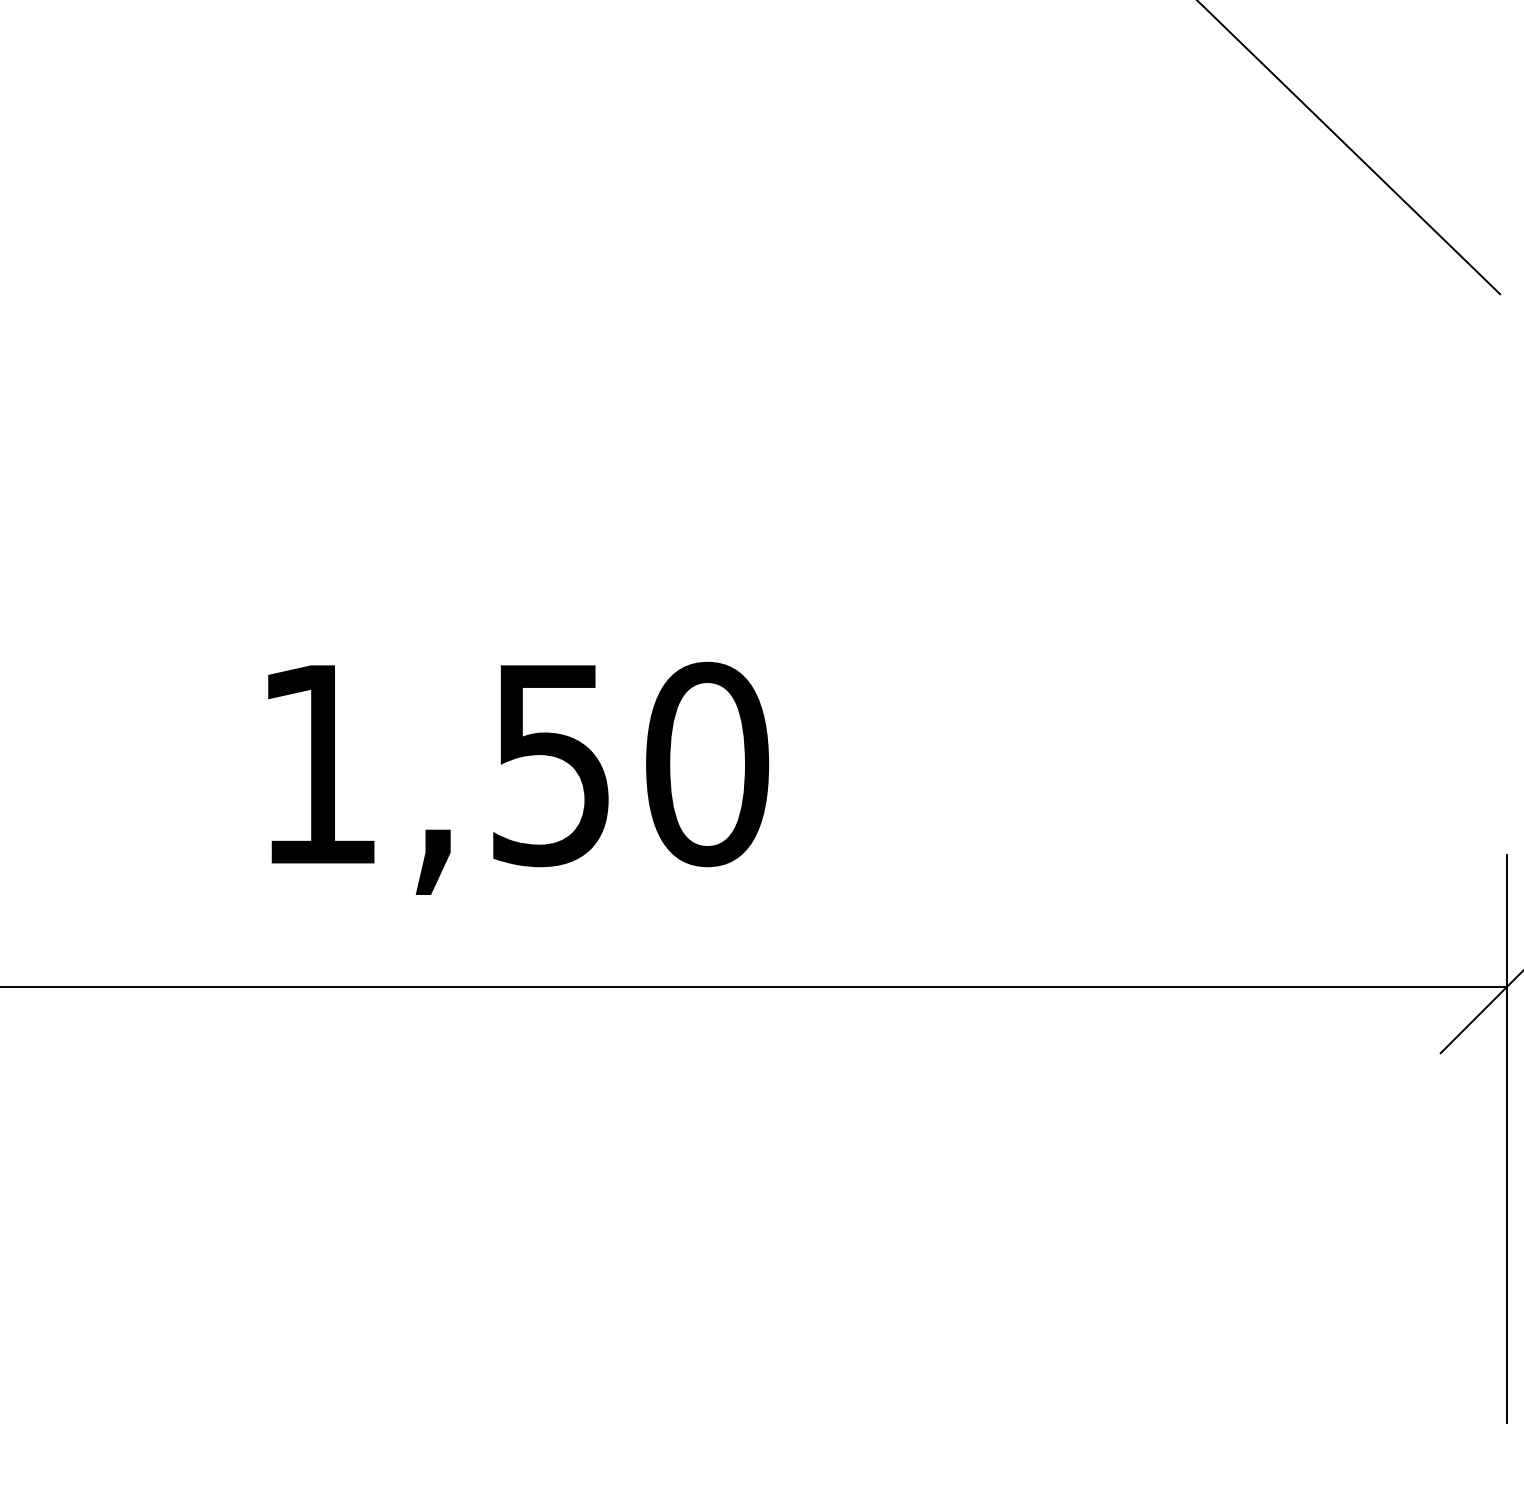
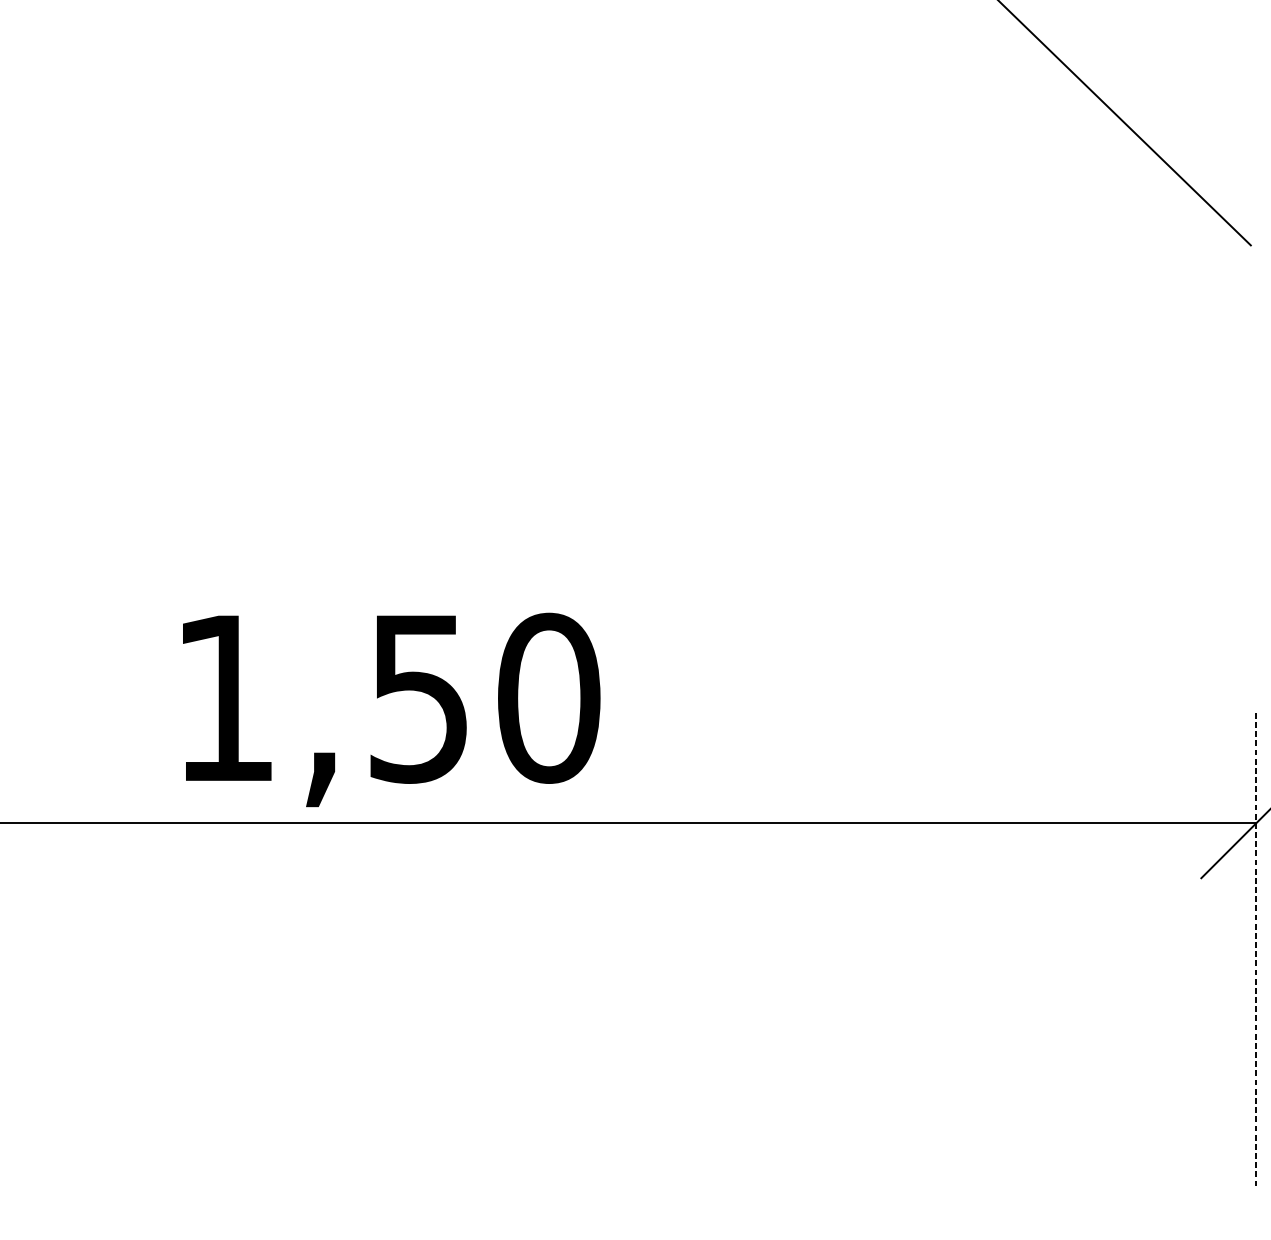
text: (518, 777) -> (391, 709), moved
line: (1506, 1139) -> (1256, 950), solid -> dashed

